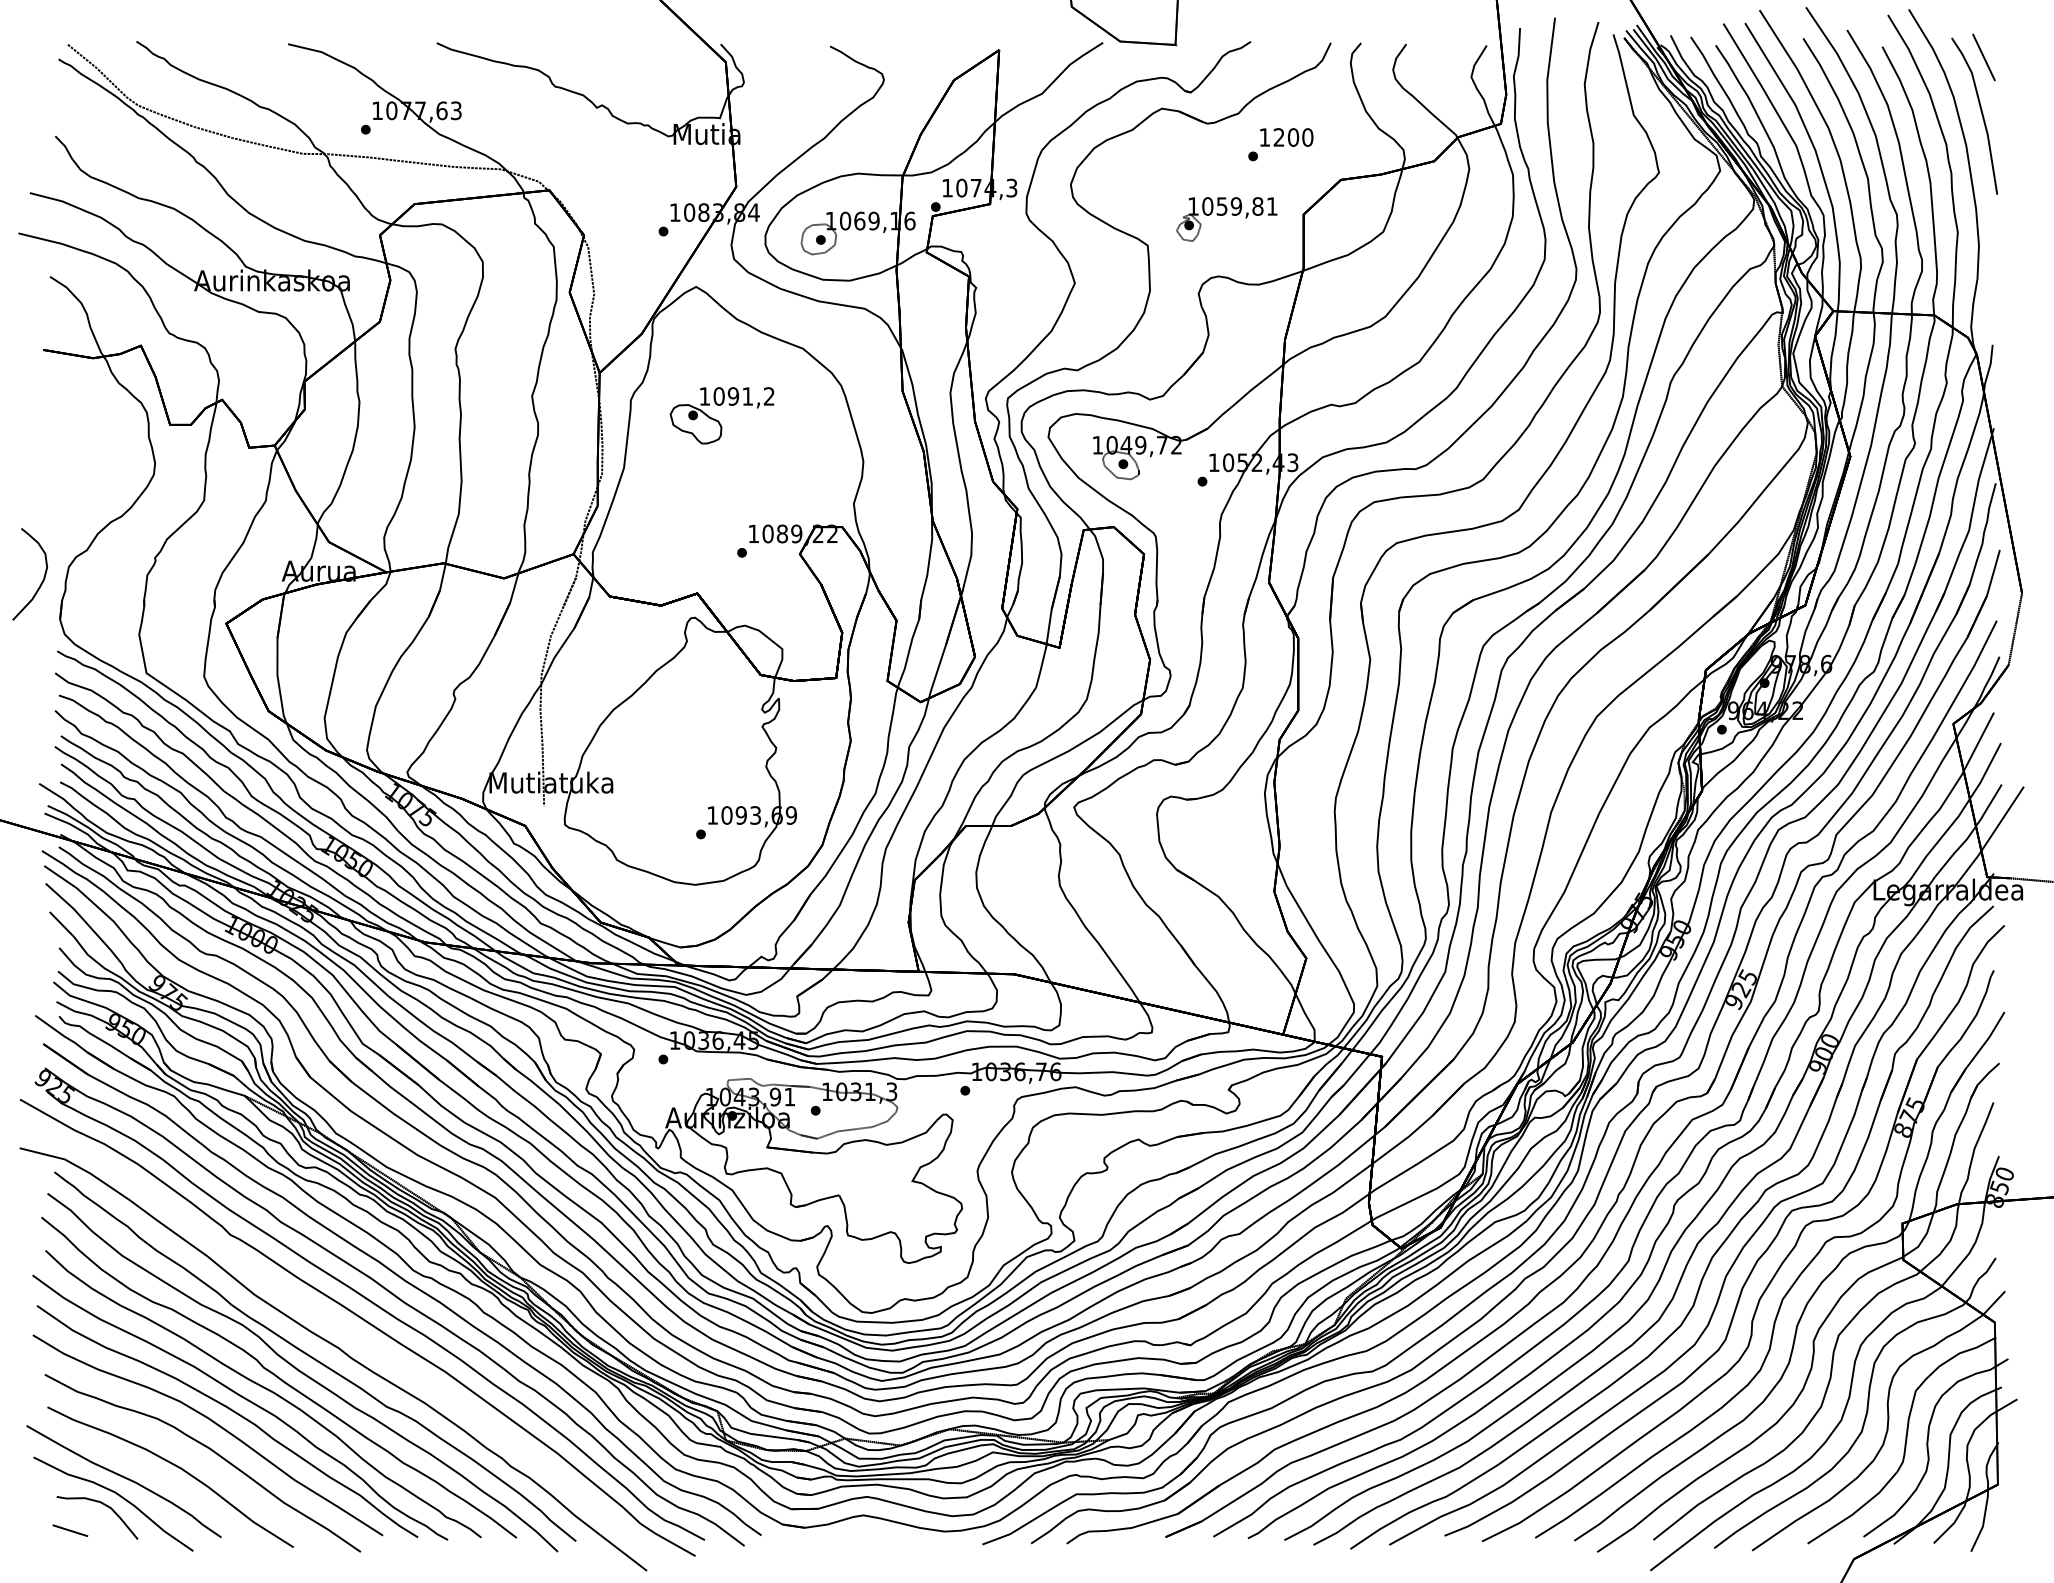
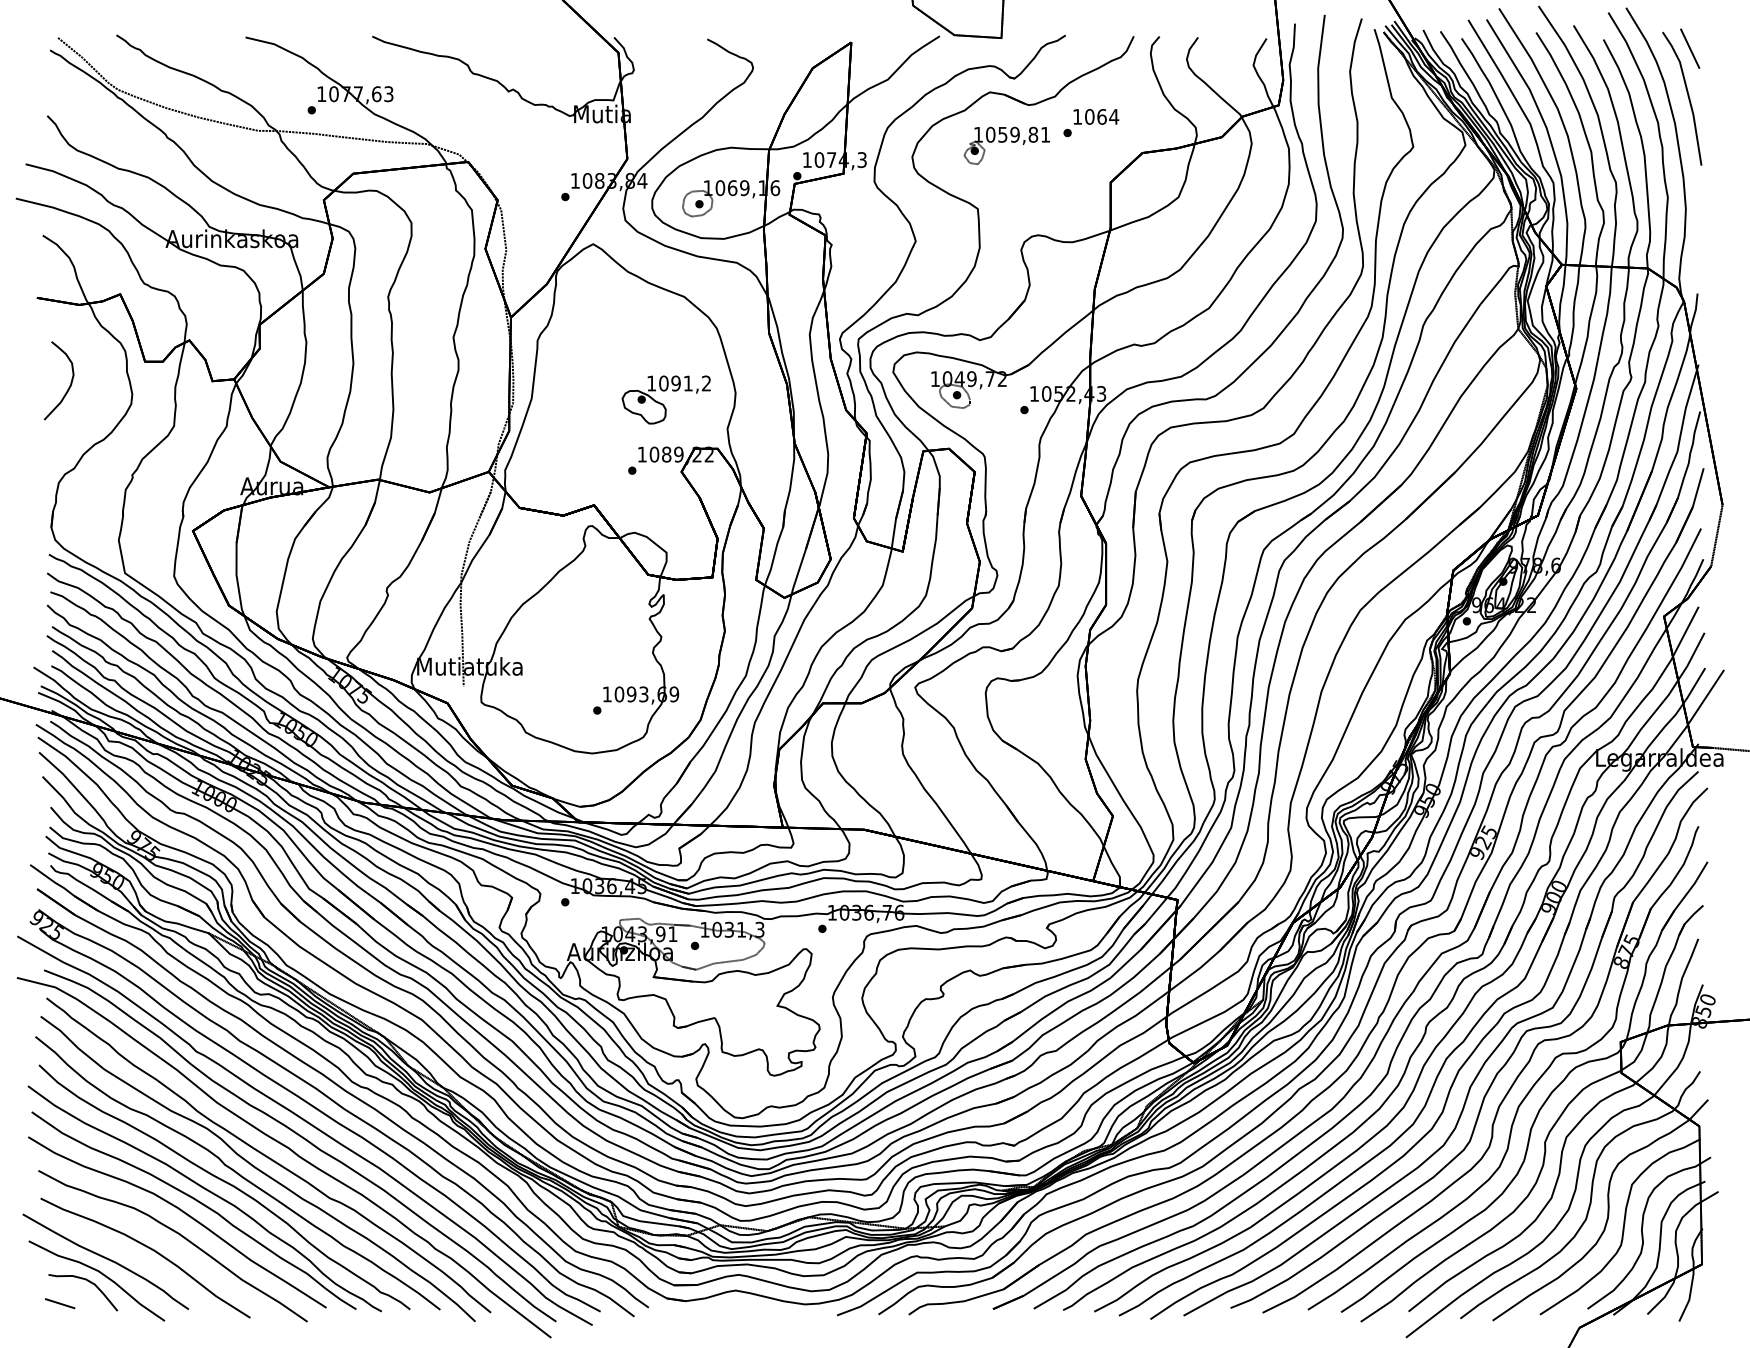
text: (1293, 137) -> (1102, 116), 1200 -> 1064
part: (1226, 219) -> (1006, 145), moved
part: (721, 415) -> (665, 399), moved
part: (41, 581) -> (68, 386), moved
part: (358, 1339) -> (305, 1140), added

